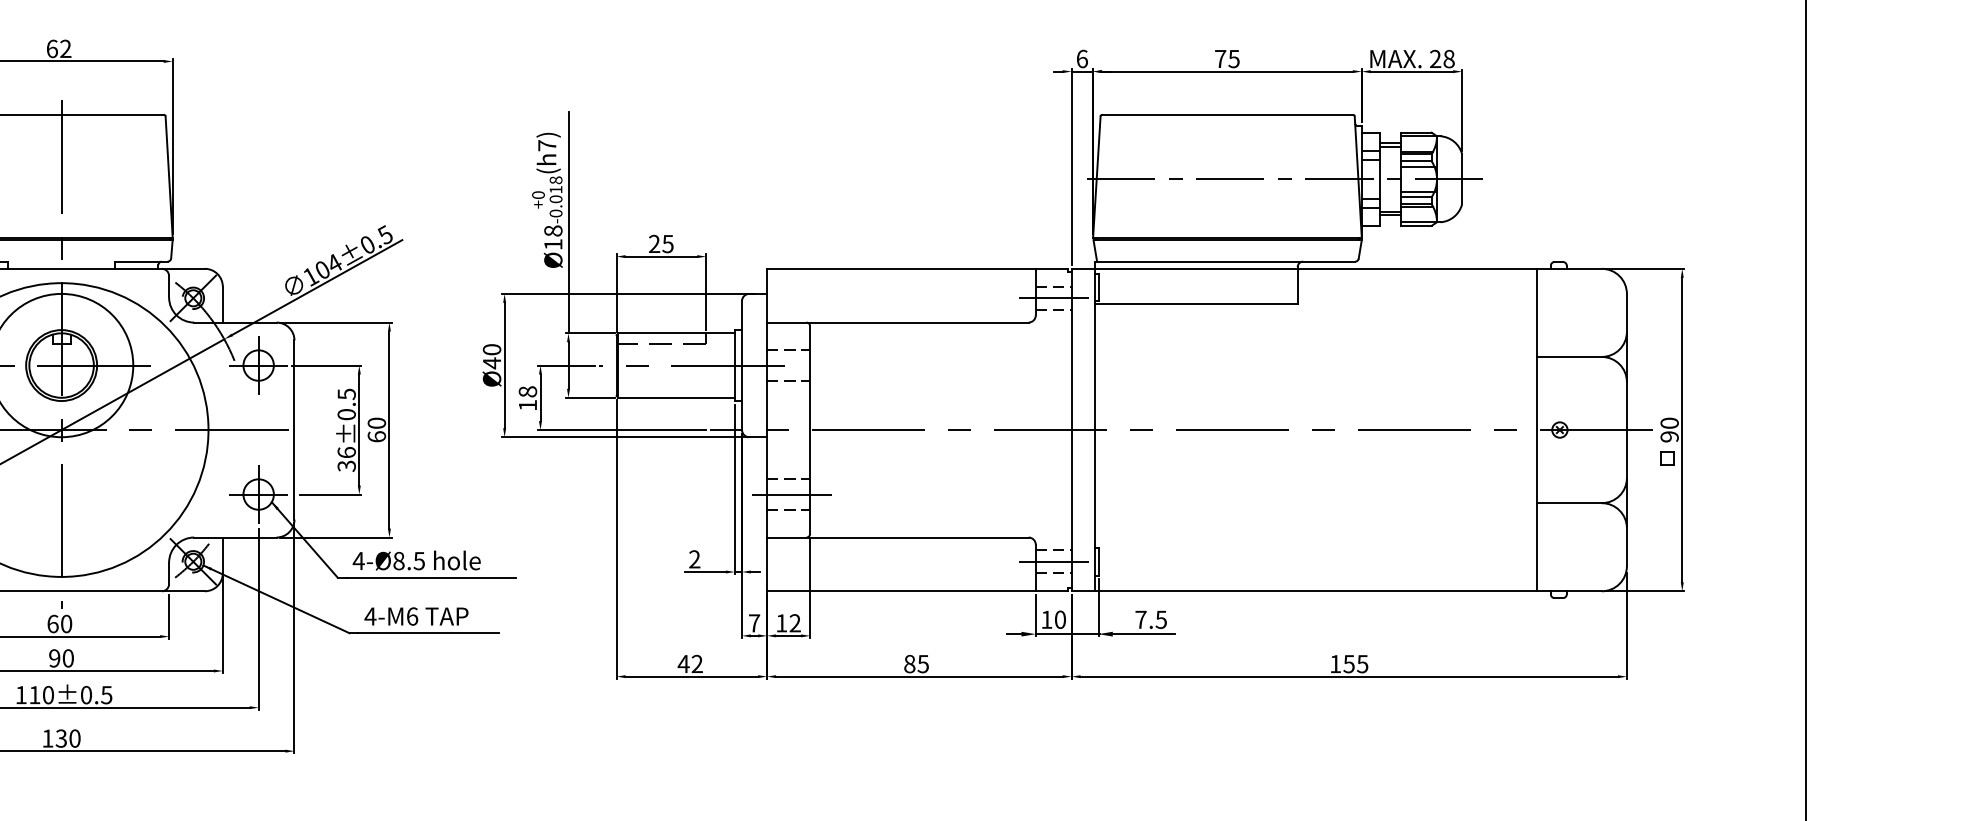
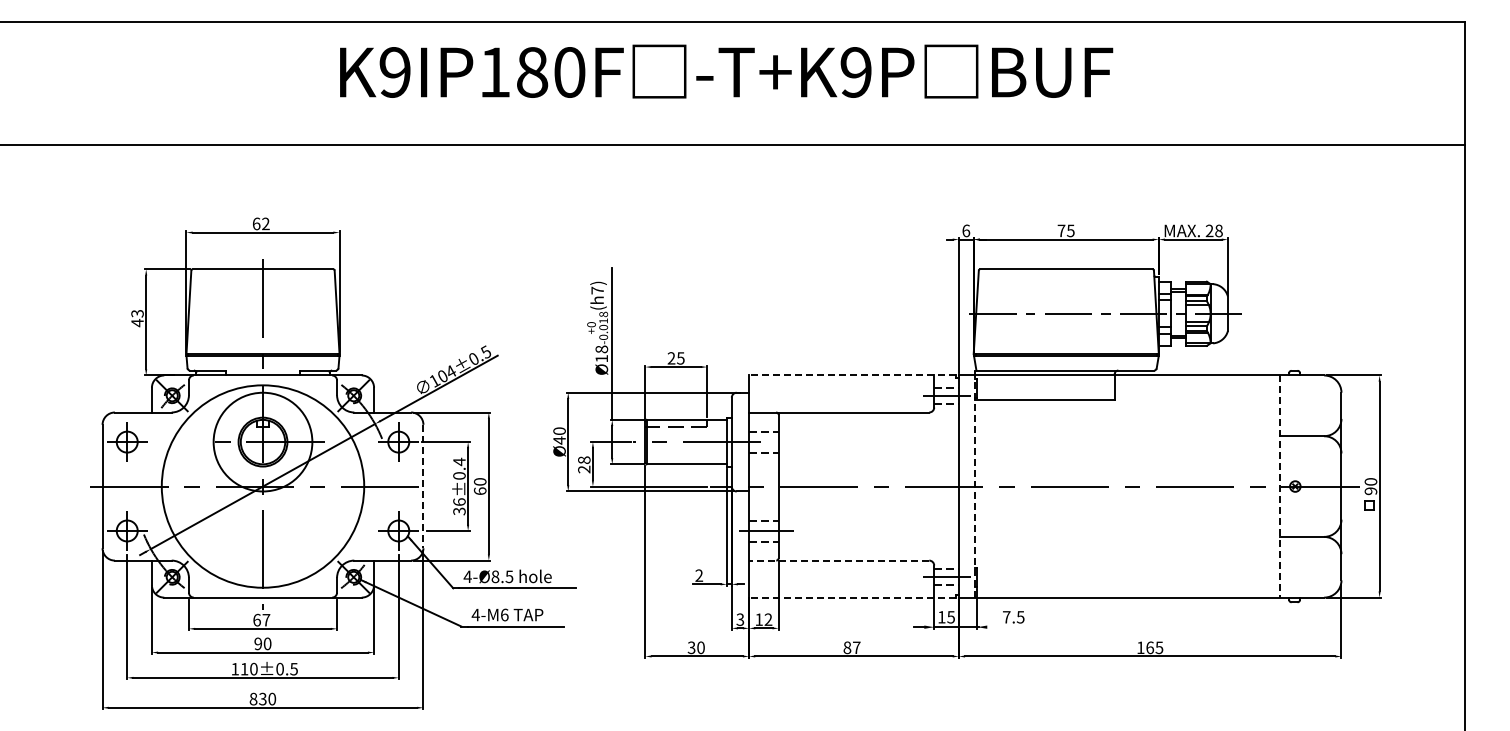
line: (917, 268) -> (852, 375), solid -> dashed
text: (346, 393) -> (459, 461), ±0.5 -> ±0.4
text: (528, 405) -> (584, 469), 18 -> 28
line: (1095, 427) -> (975, 484), solid -> dashed
line: (294, 429) -> (423, 486), solid -> dashed
line: (1536, 431) -> (1279, 487), solid -> dashed
line: (896, 537) -> (838, 560), solid -> dashed
line: (917, 591) -> (852, 597), solid -> dashed
text: (1059, 620) -> (950, 617), 10 -> 15
text: (66, 623) -> (266, 619), 60 -> 67
text: (754, 623) -> (740, 619), 7 -> 3
line: (1143, 634) -> (1008, 627), removed
text: (689, 663) -> (695, 647), 42 -> 30
text: (923, 663) -> (856, 647), 85 -> 87
text: (1349, 663) -> (1150, 647), 155 -> 165
text: (47, 737) -> (253, 698), 130 -> 830

